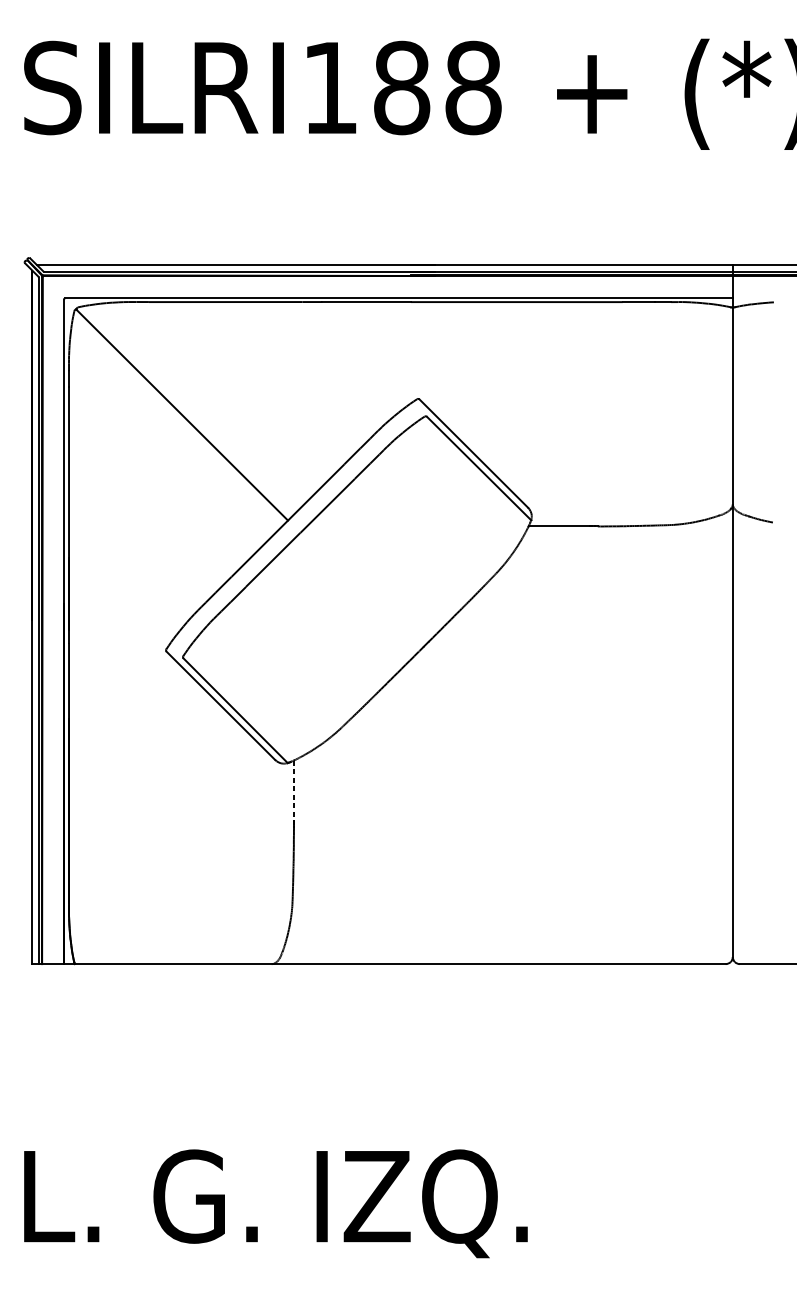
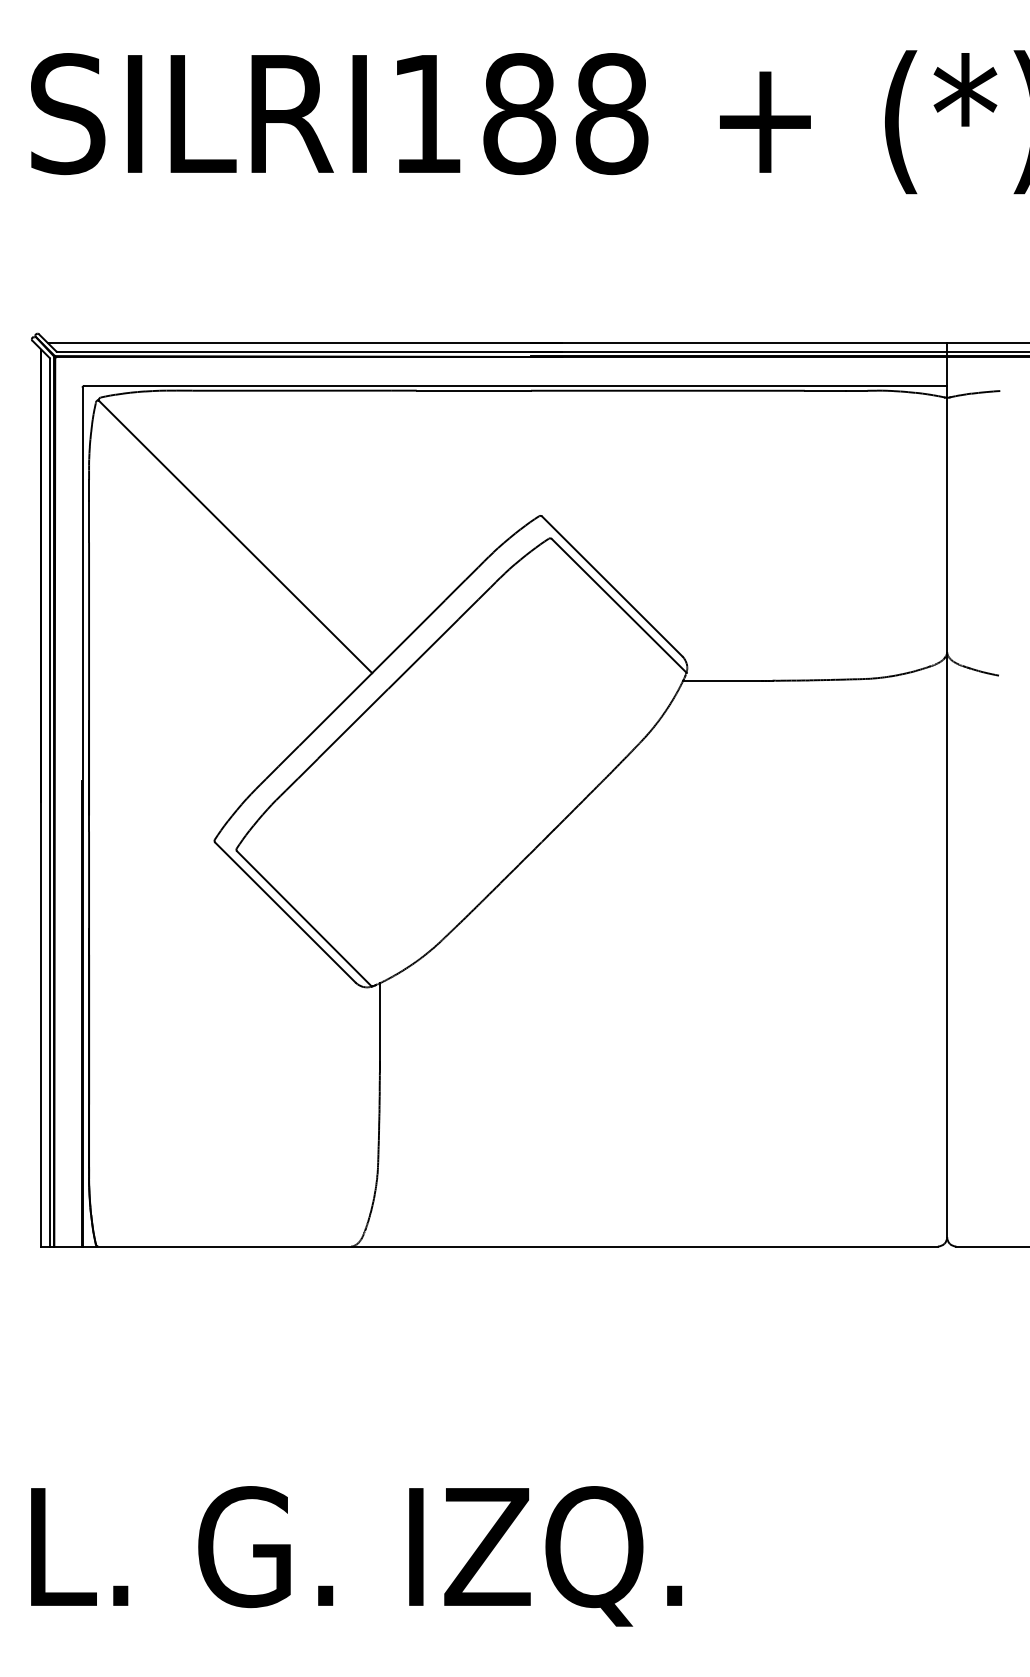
line: (293, 793) -> (379, 1026), dashed -> solid

